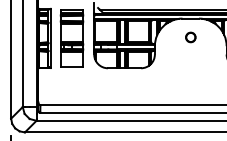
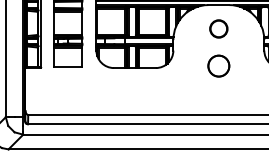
part: (190, 37) -> (218, 29), size x1.43
circle: (190, 66) -> (218, 65), added

